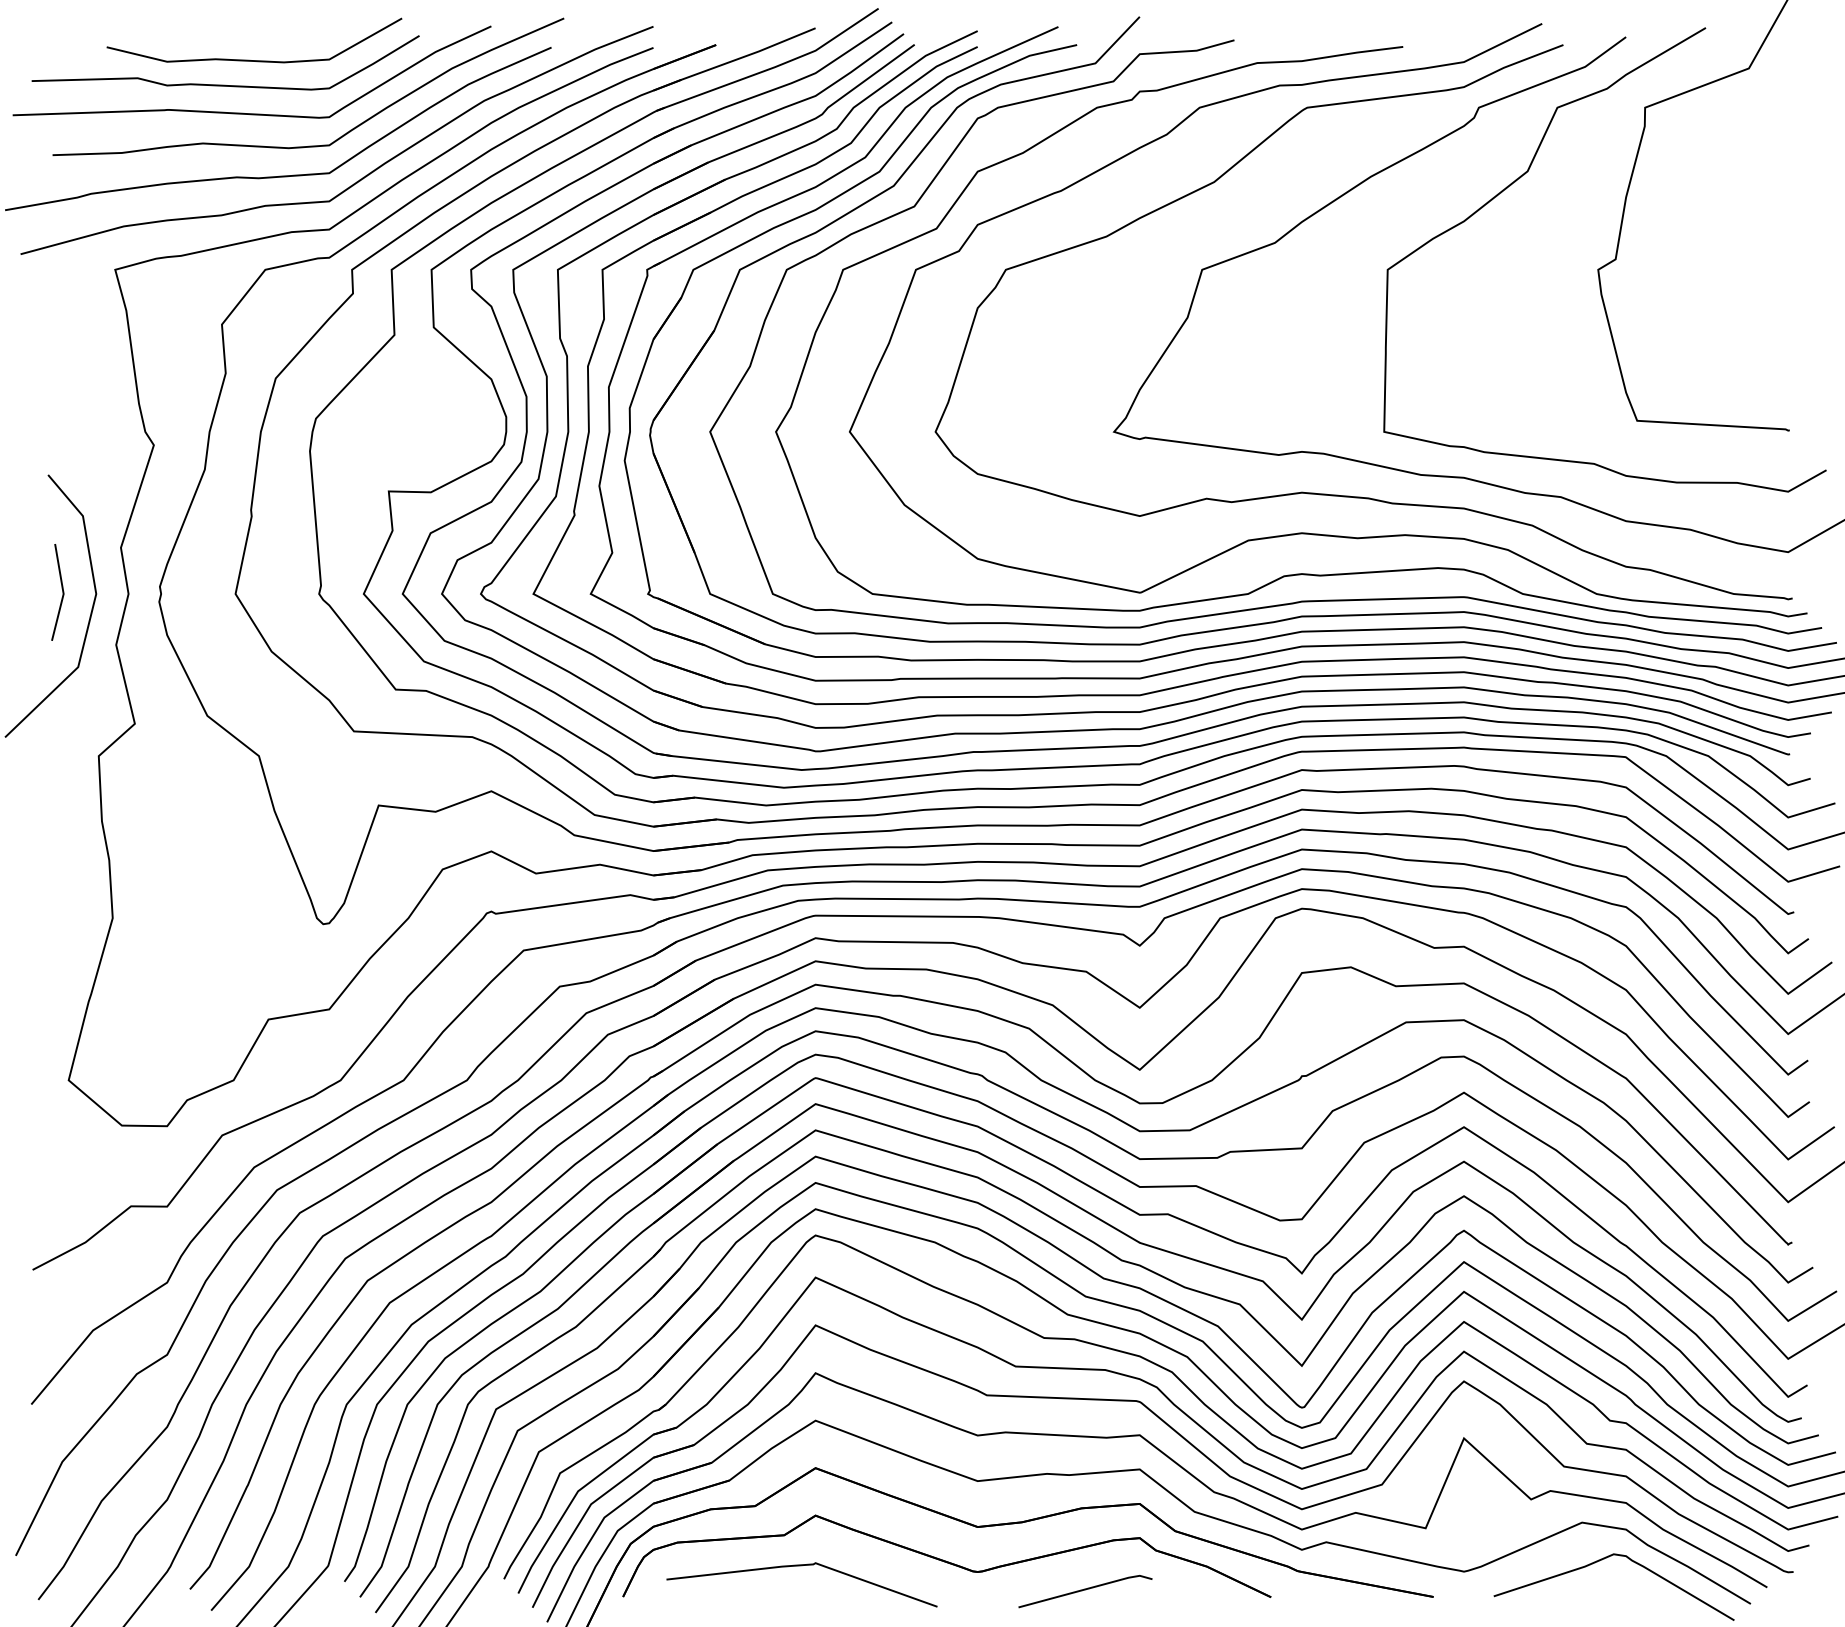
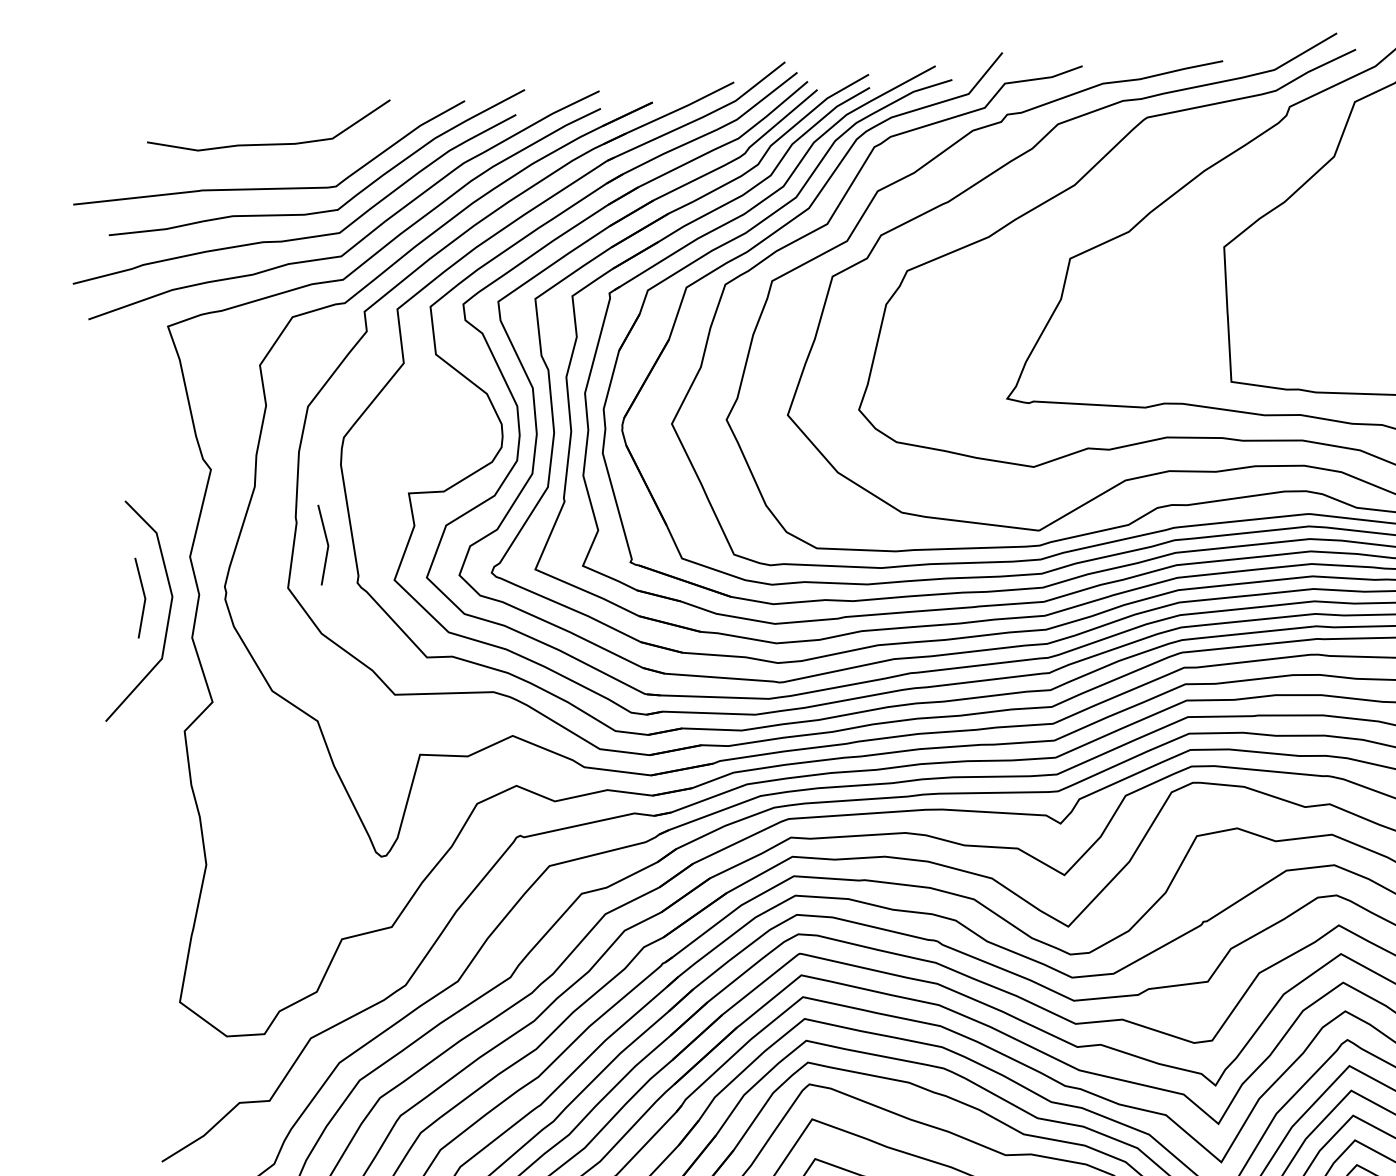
curve: (225, 84) -> (247, 165), removed
line: (286, 545) -> (327, 544), added

